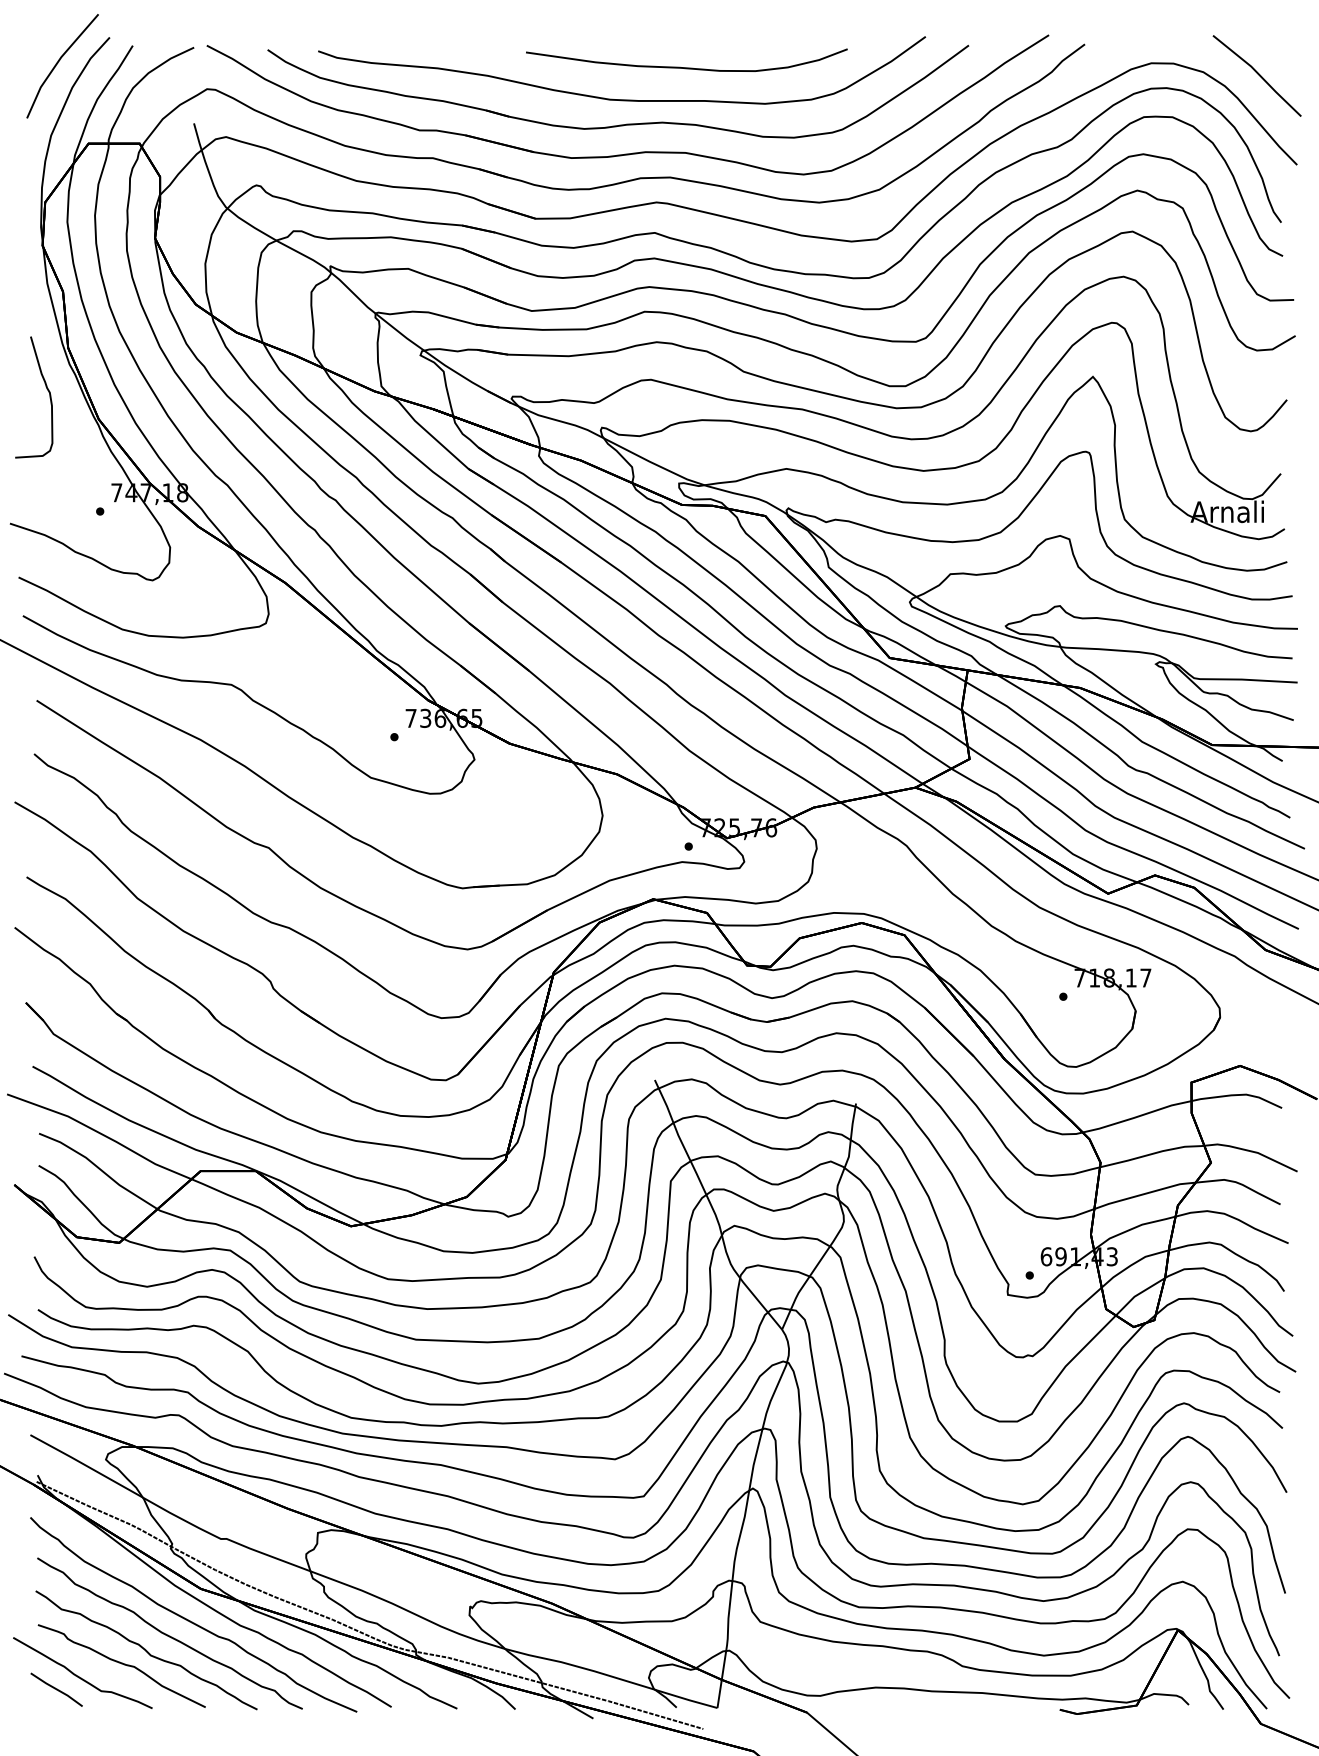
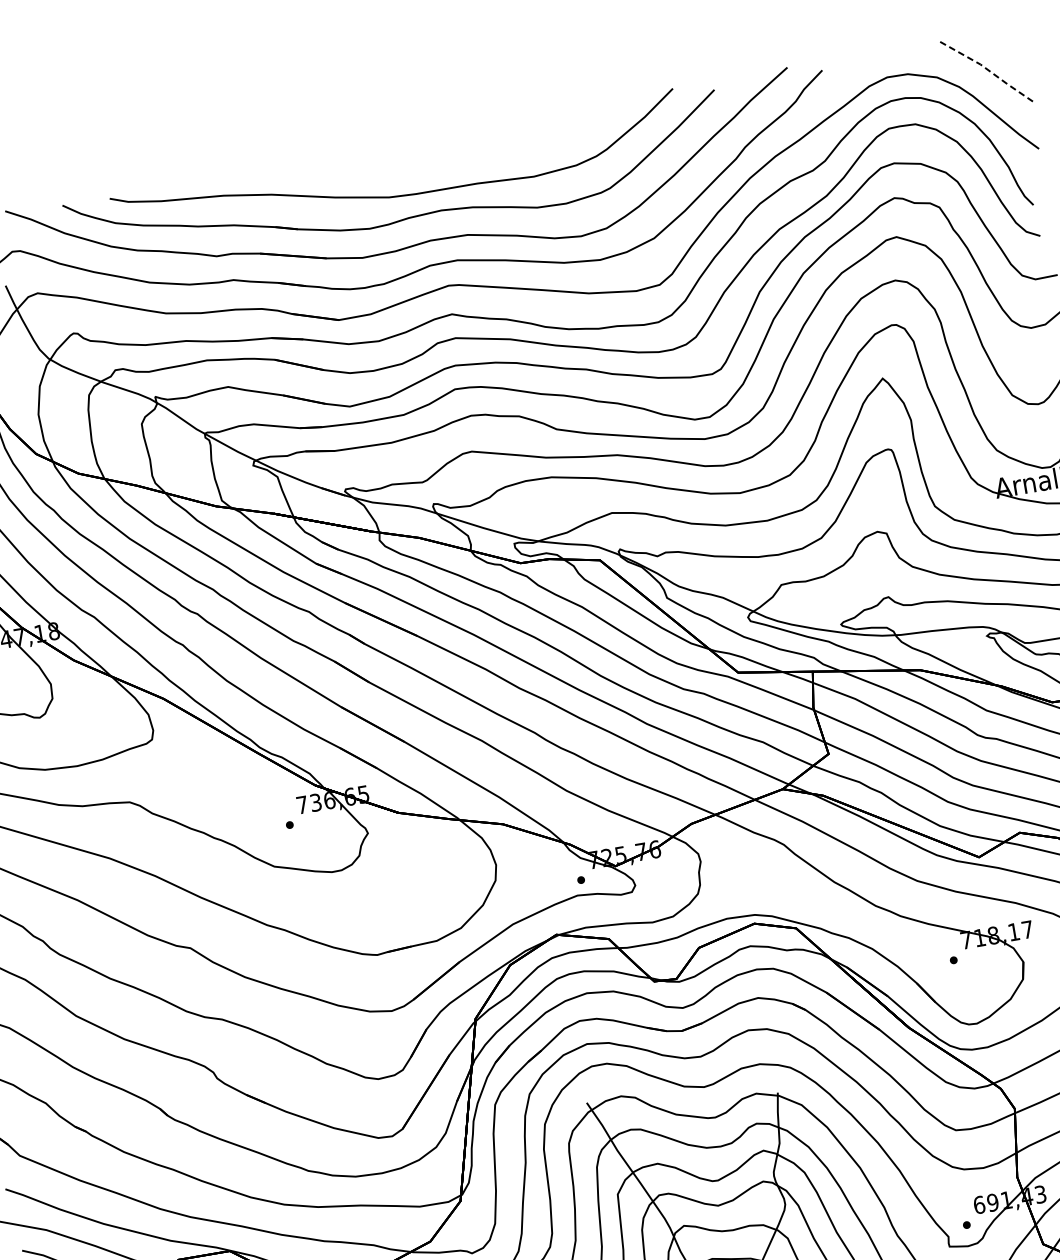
curve: (686, 67) -> (455, 155), removed
line: (1258, 74) -> (988, 70), solid -> dashed

